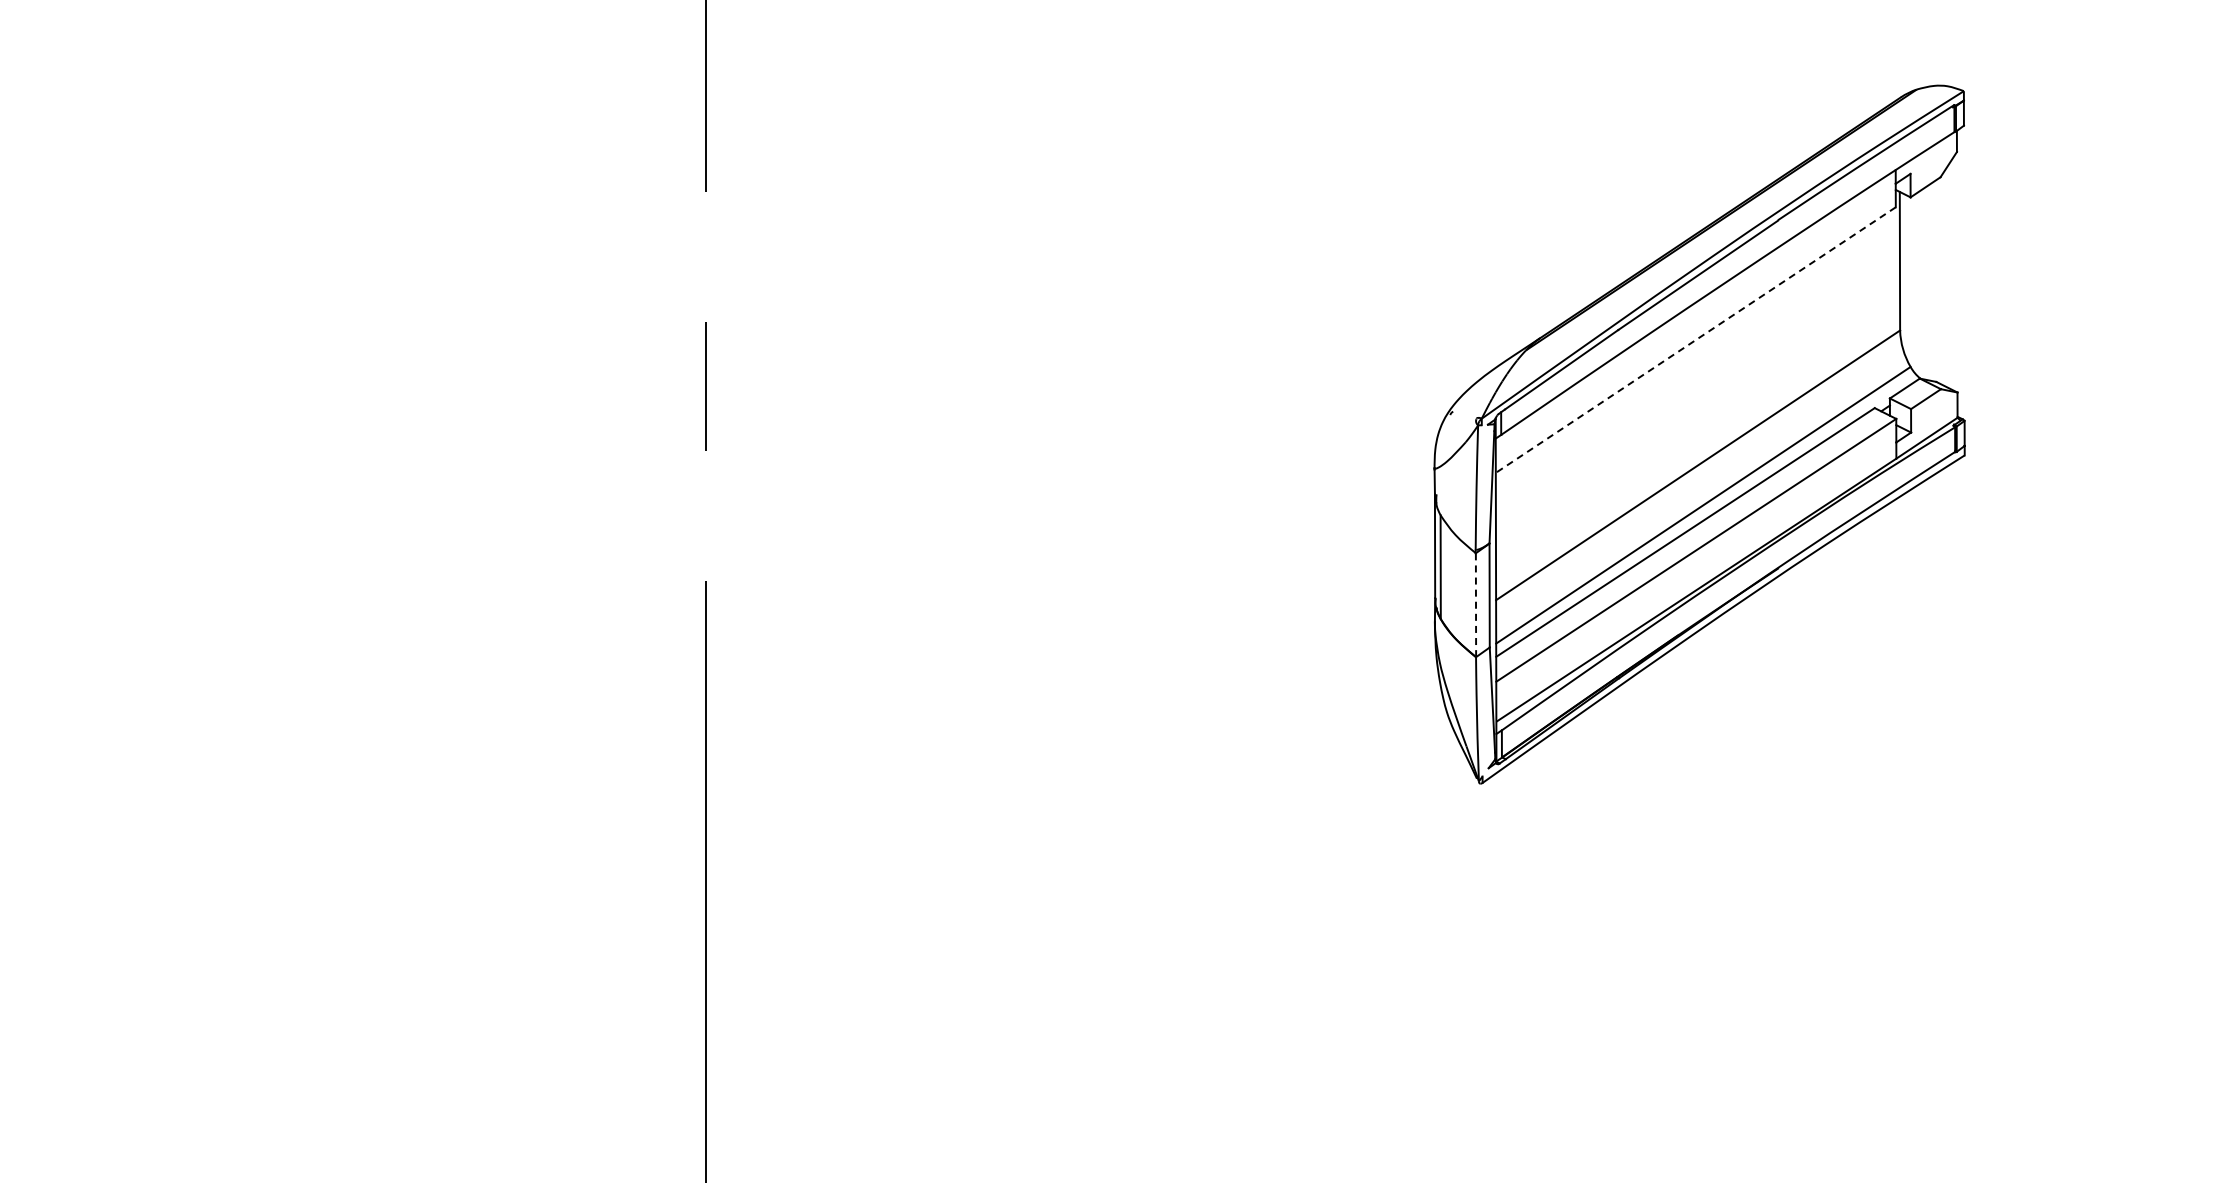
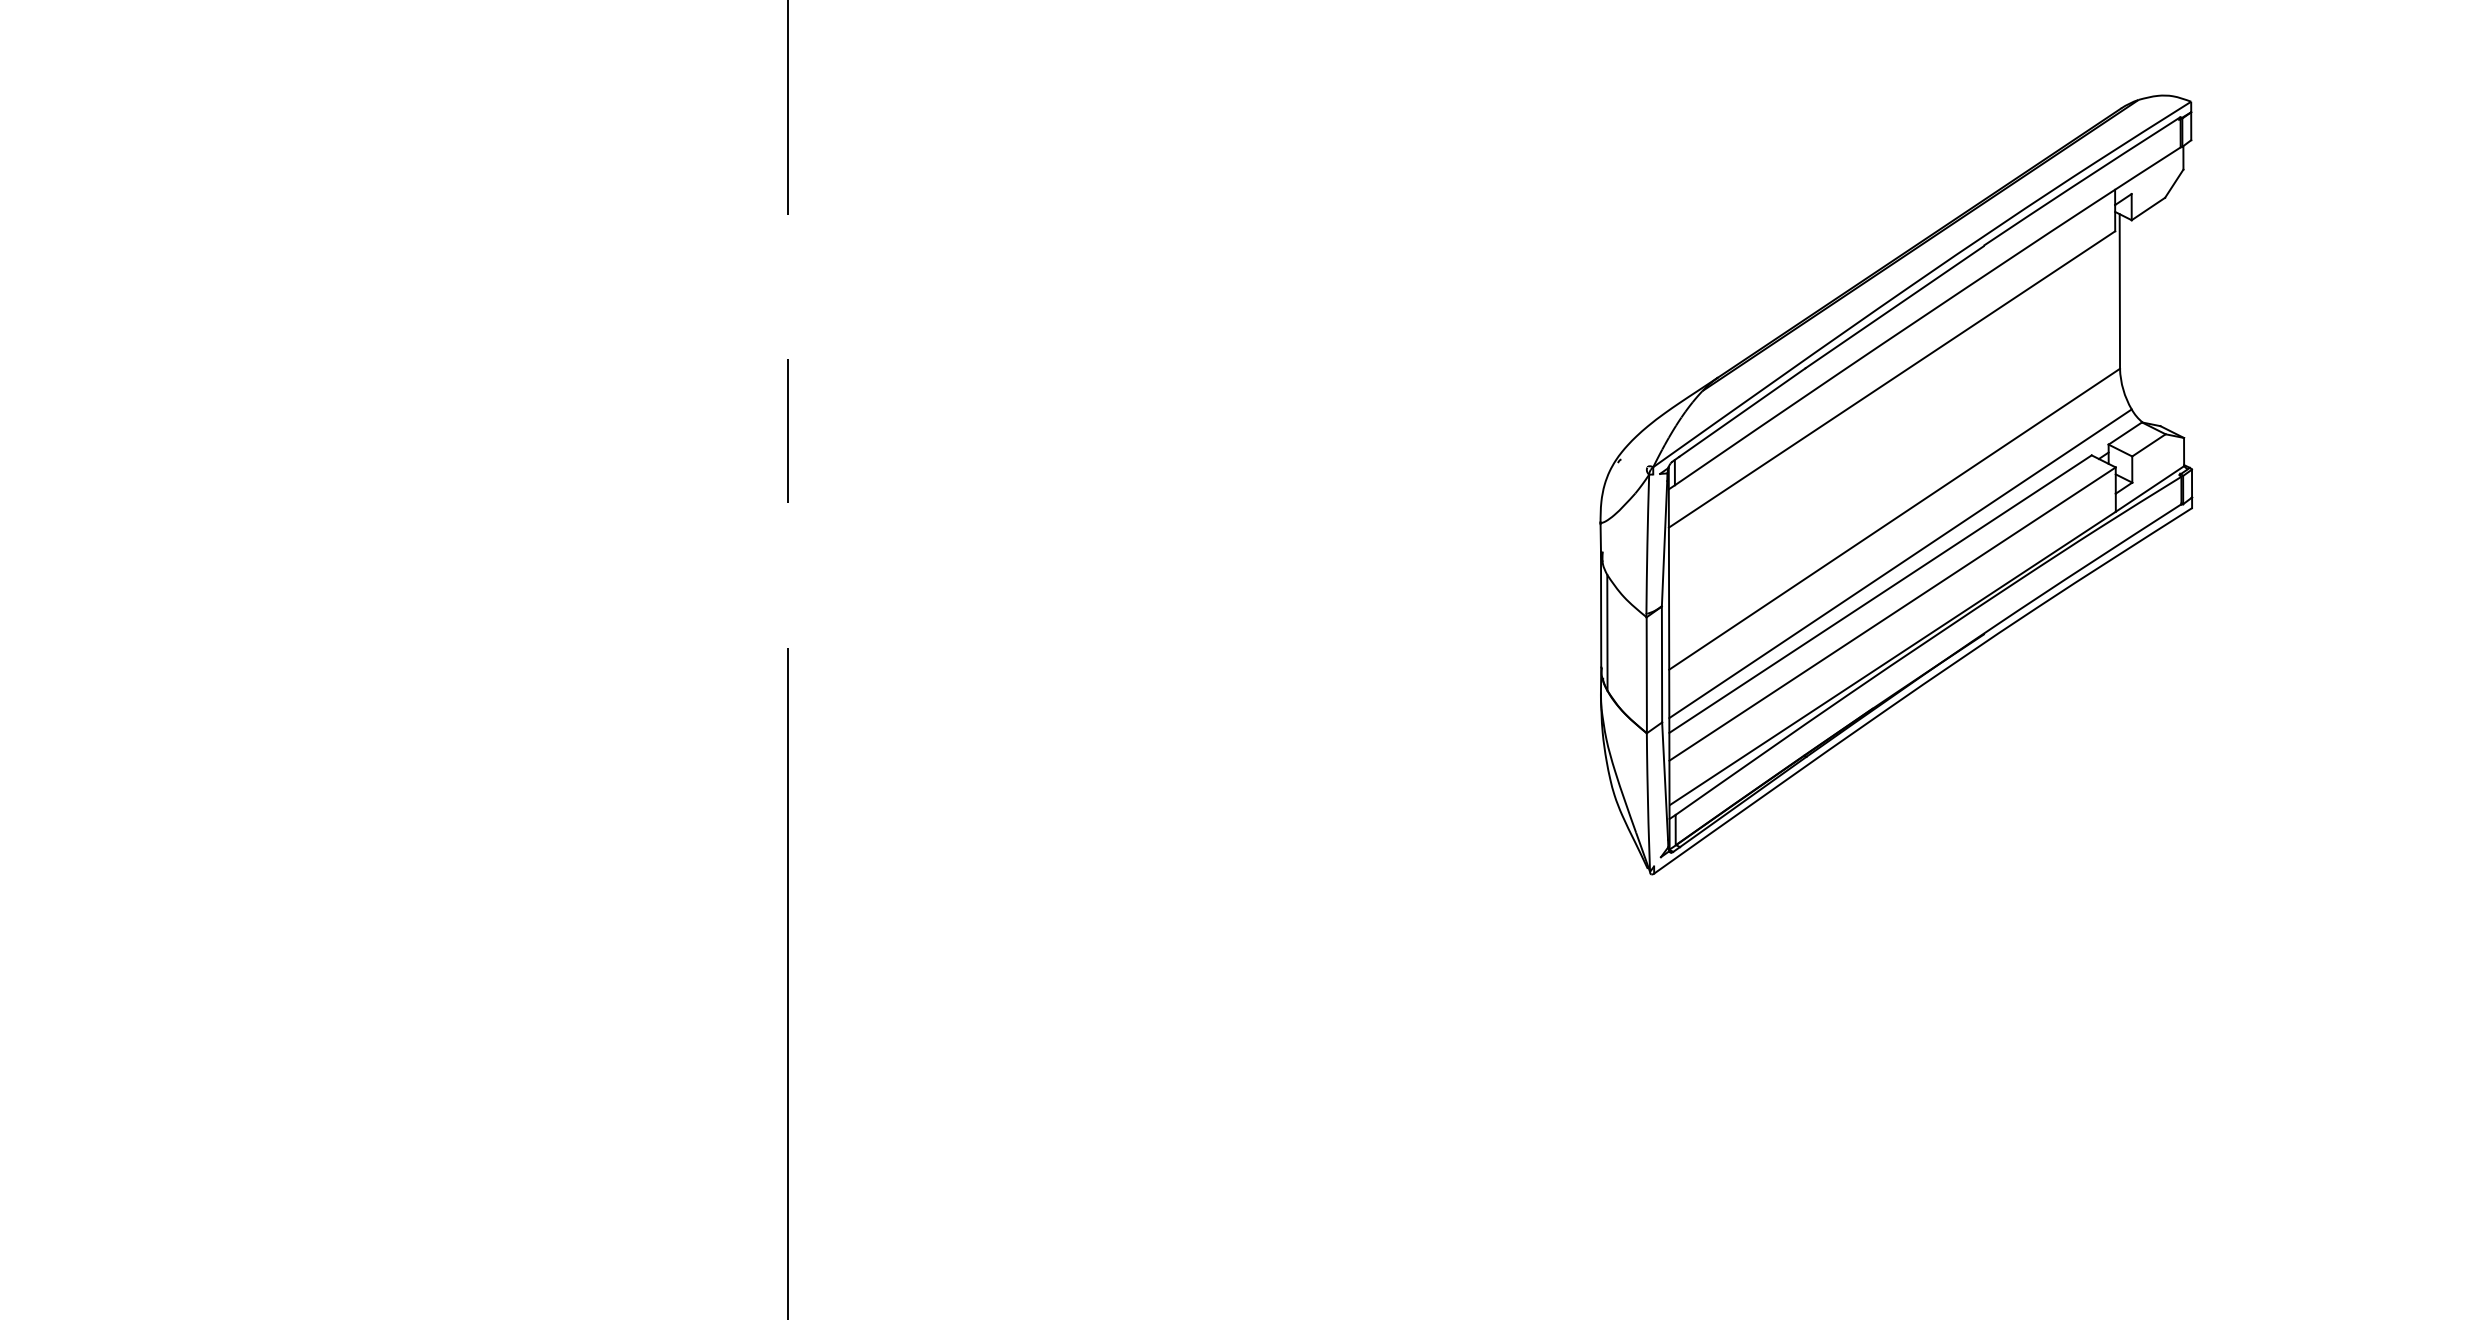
line: (1695, 340) -> (1891, 379), dashed -> solid
line: (1476, 605) -> (1647, 675), dashed -> solid

